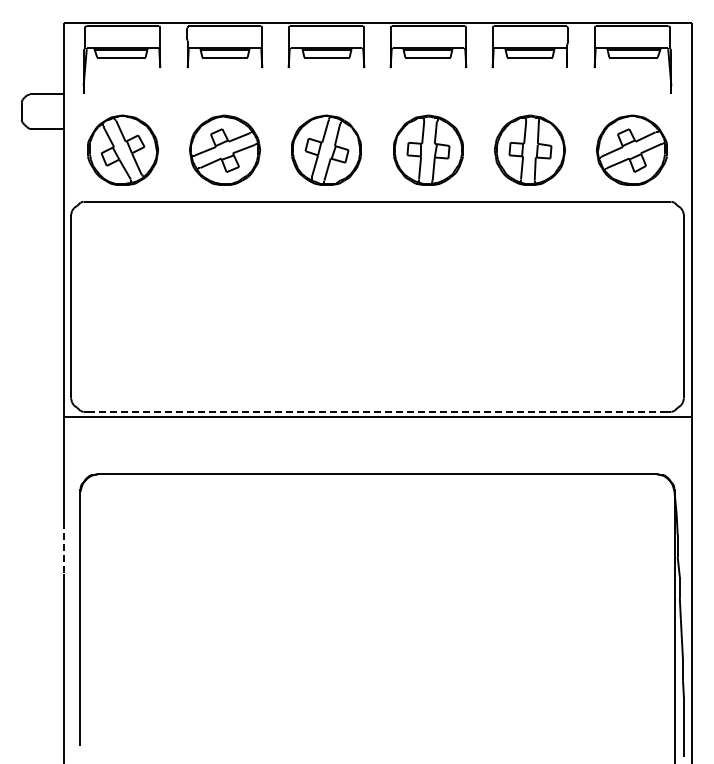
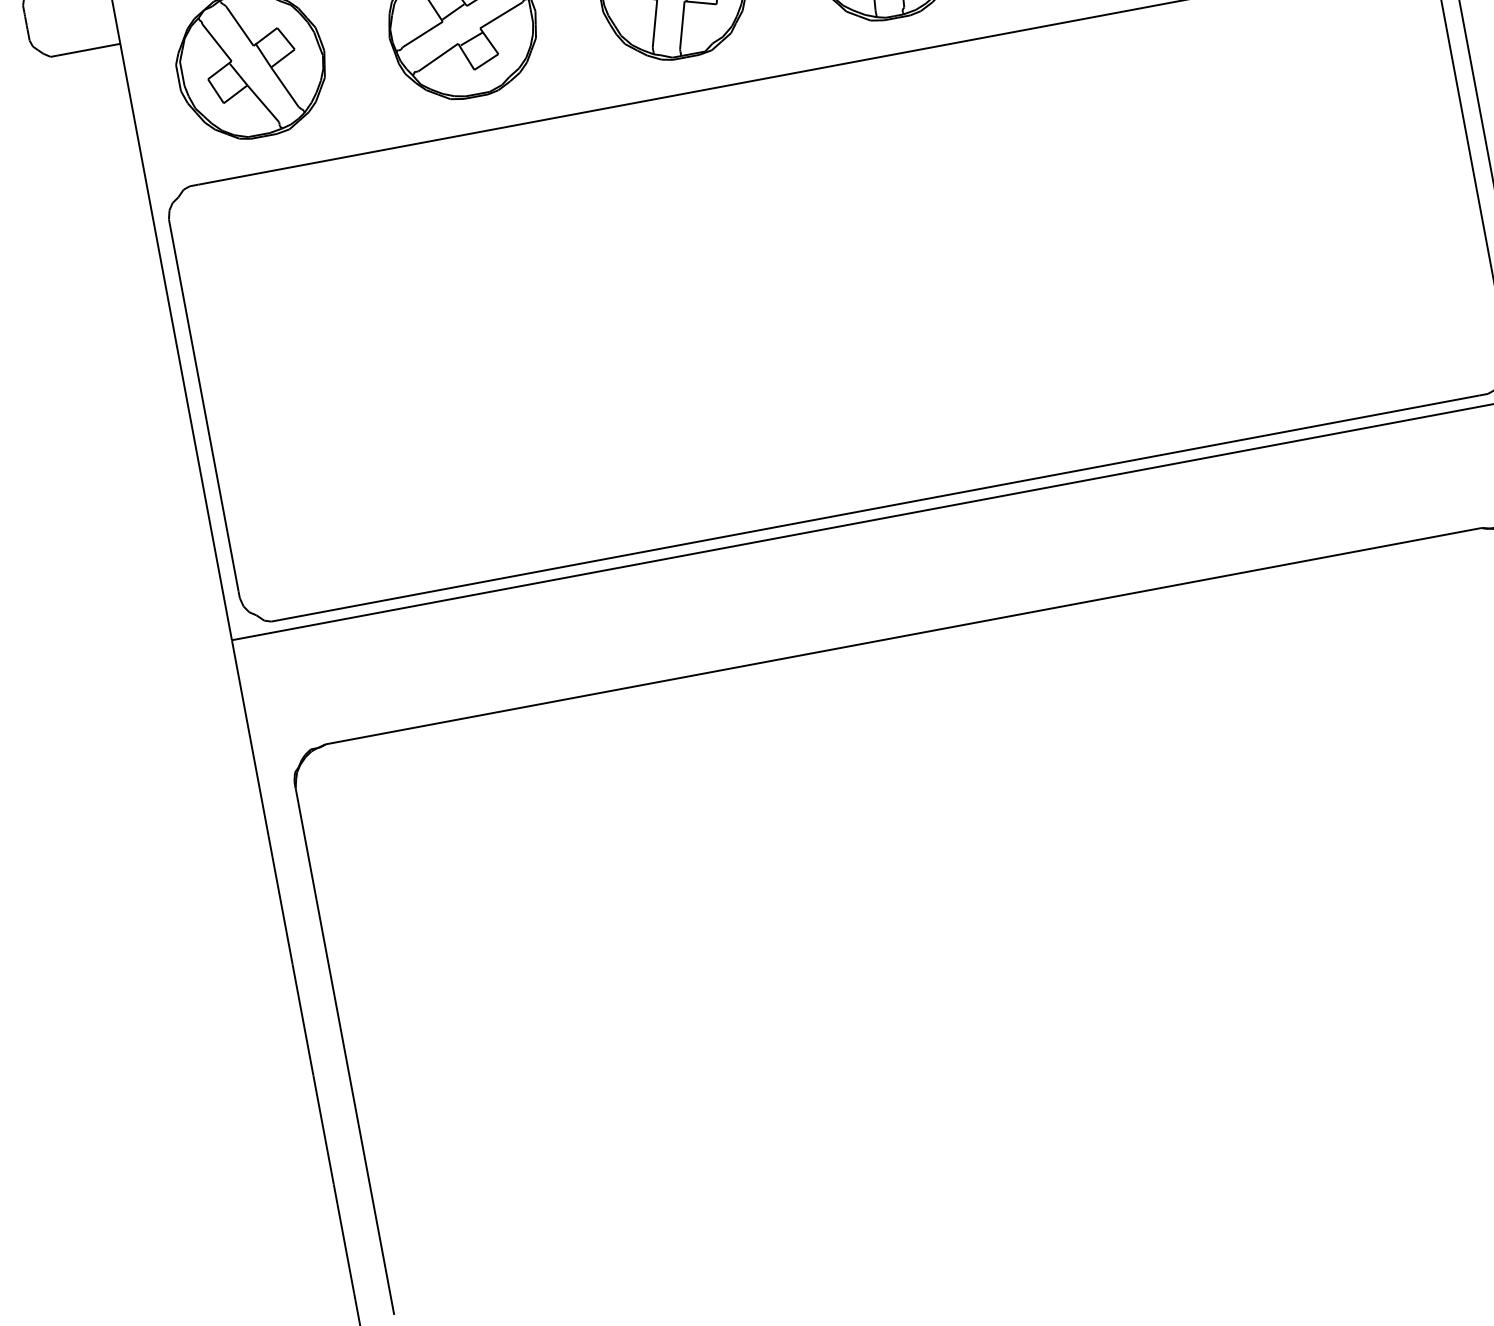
line: (377, 411) -> (879, 506), dashed -> solid
line: (63, 548) -> (282, 912), dashed -> solid

